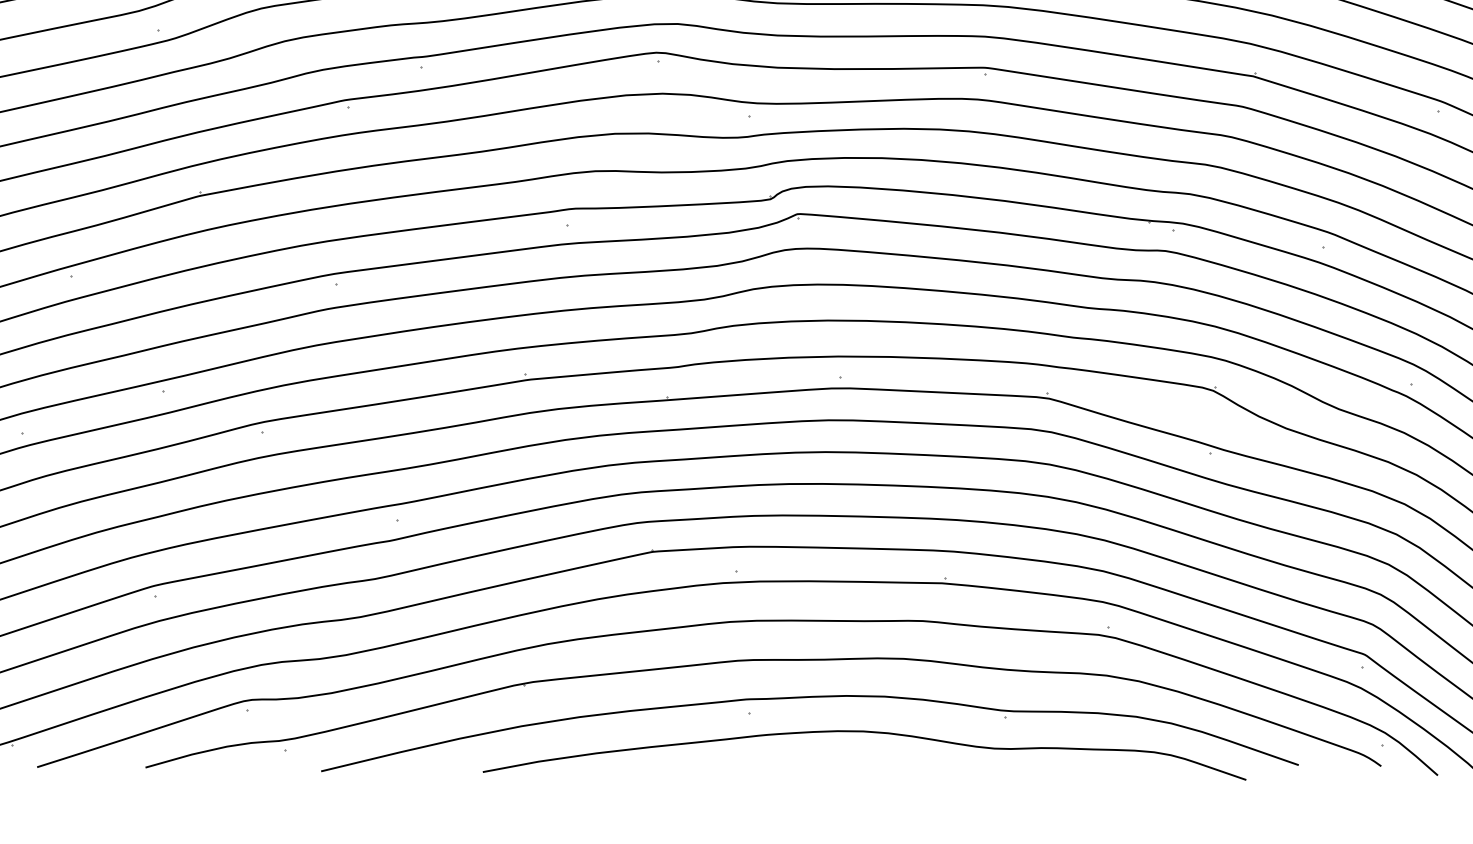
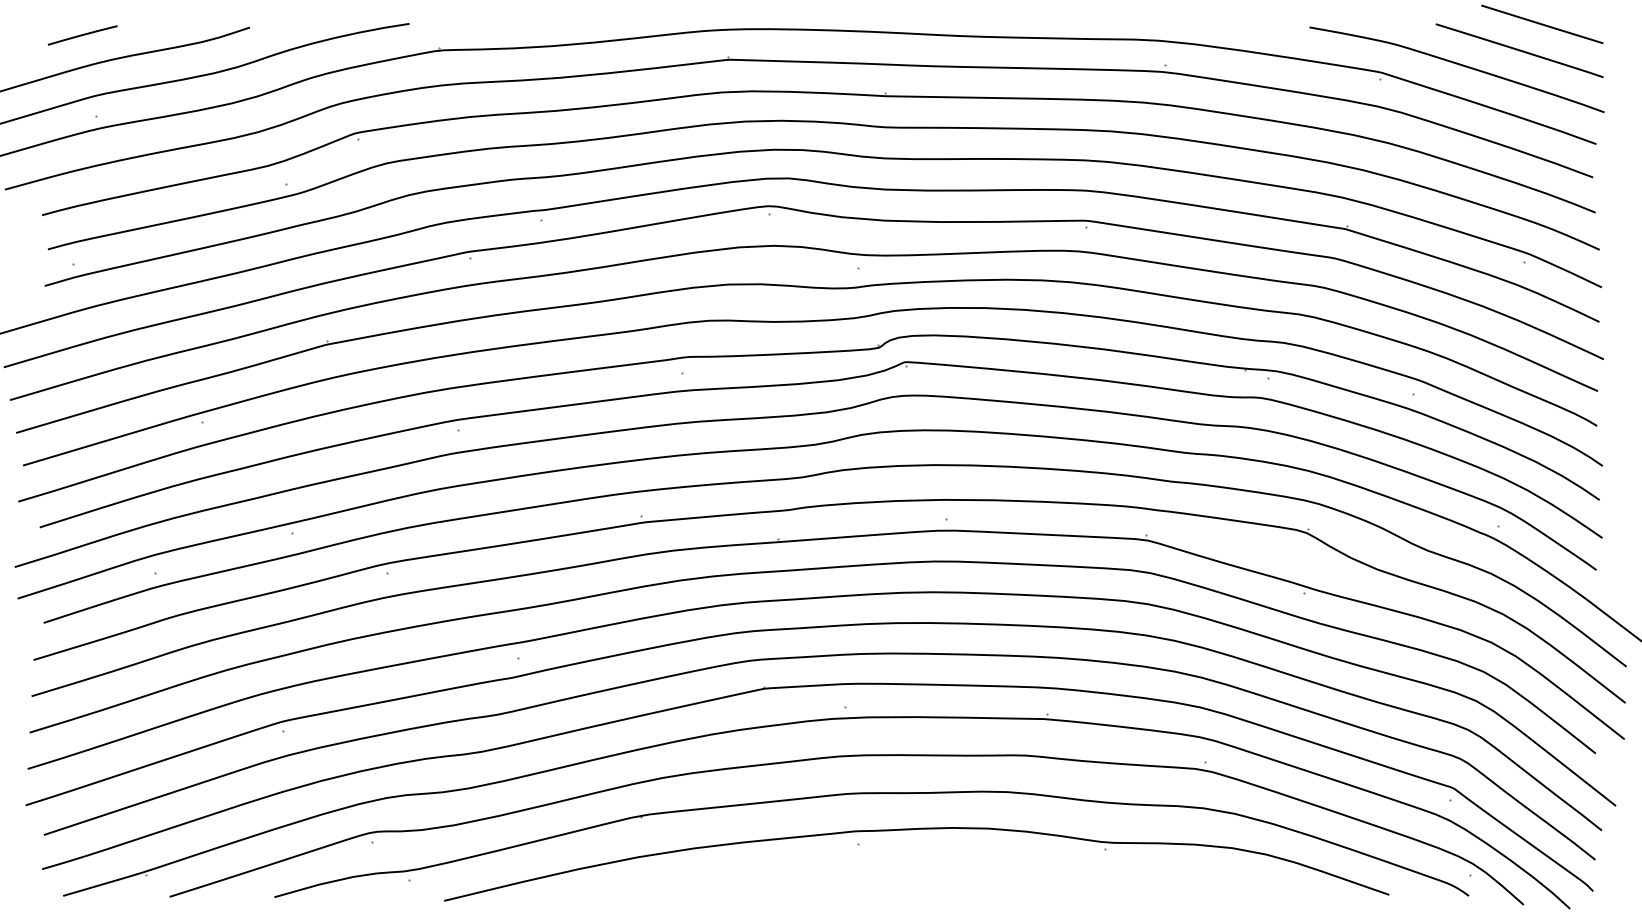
curve: (864, 732) -> (969, 863), removed

